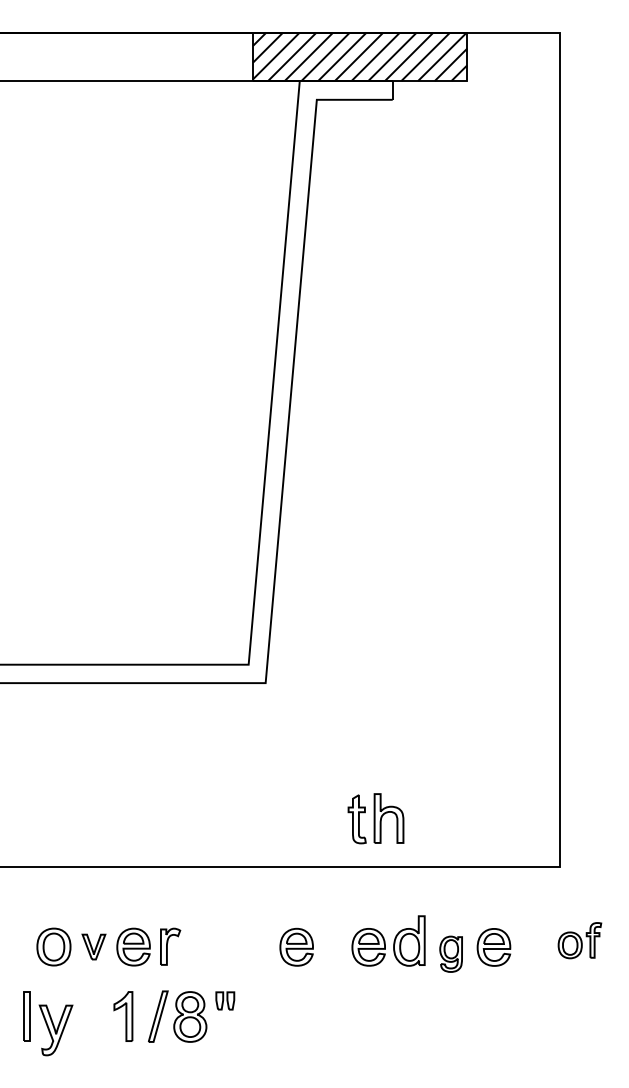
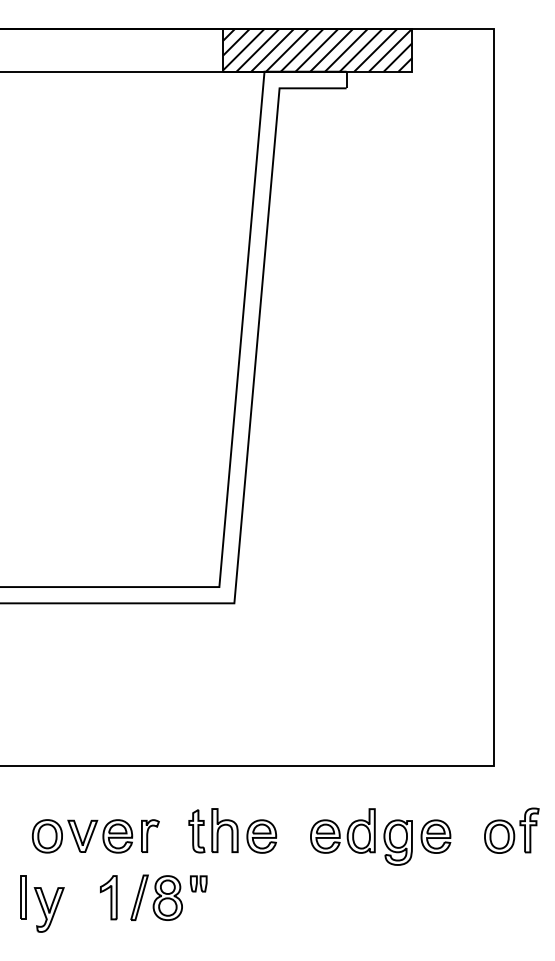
part: (375, 818) -> (213, 830), moved
part: (579, 940) -> (511, 830), size x1.43
part: (93, 946) -> (82, 835), size x1.43
part: (450, 954) -> (397, 842), size x1.43

